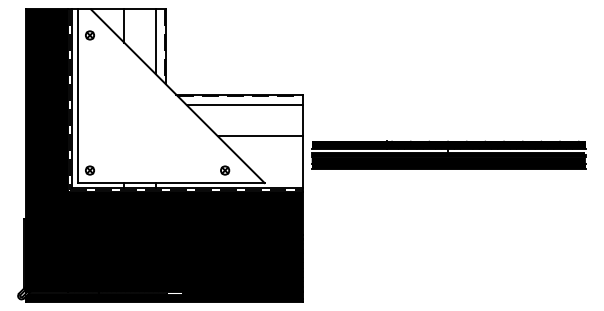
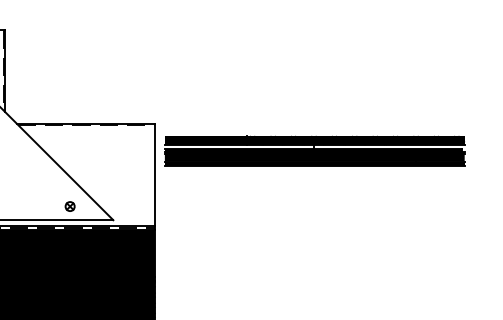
line: (244, 105) -> (91, 135), removed
line: (260, 136) -> (108, 169), removed
part: (448, 154) -> (314, 150), moved

